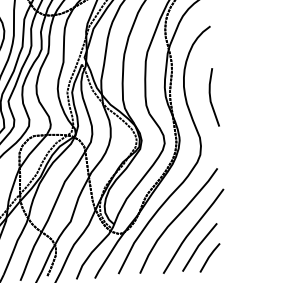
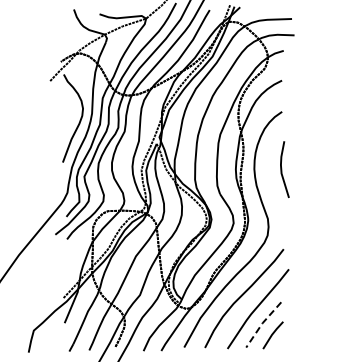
line: (211, 97) -> (282, 169), moved
line: (198, 246) -> (262, 323), solid -> dashed

